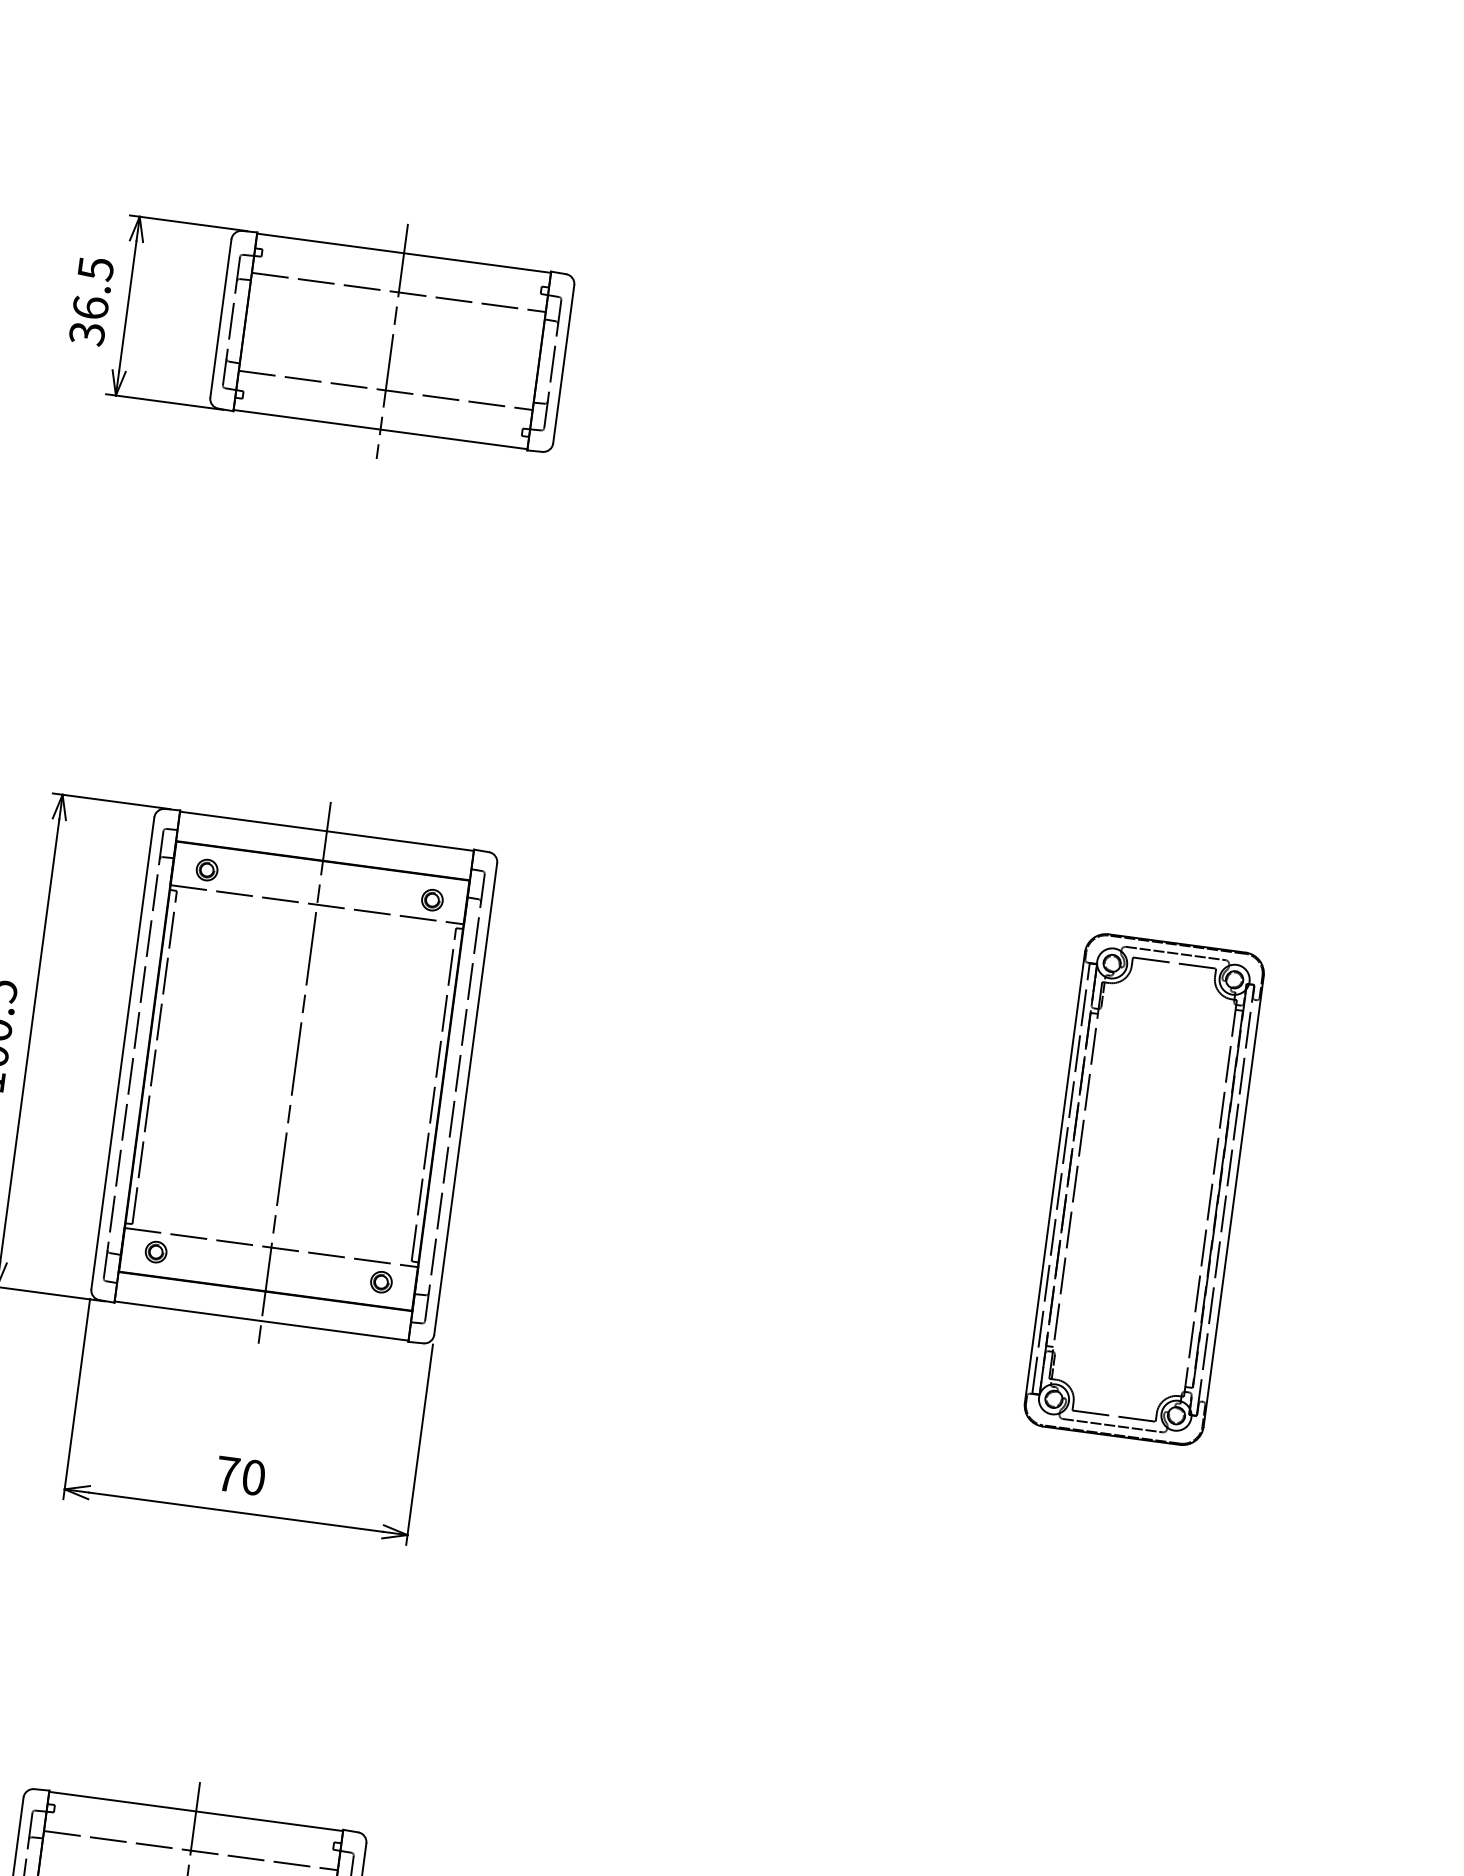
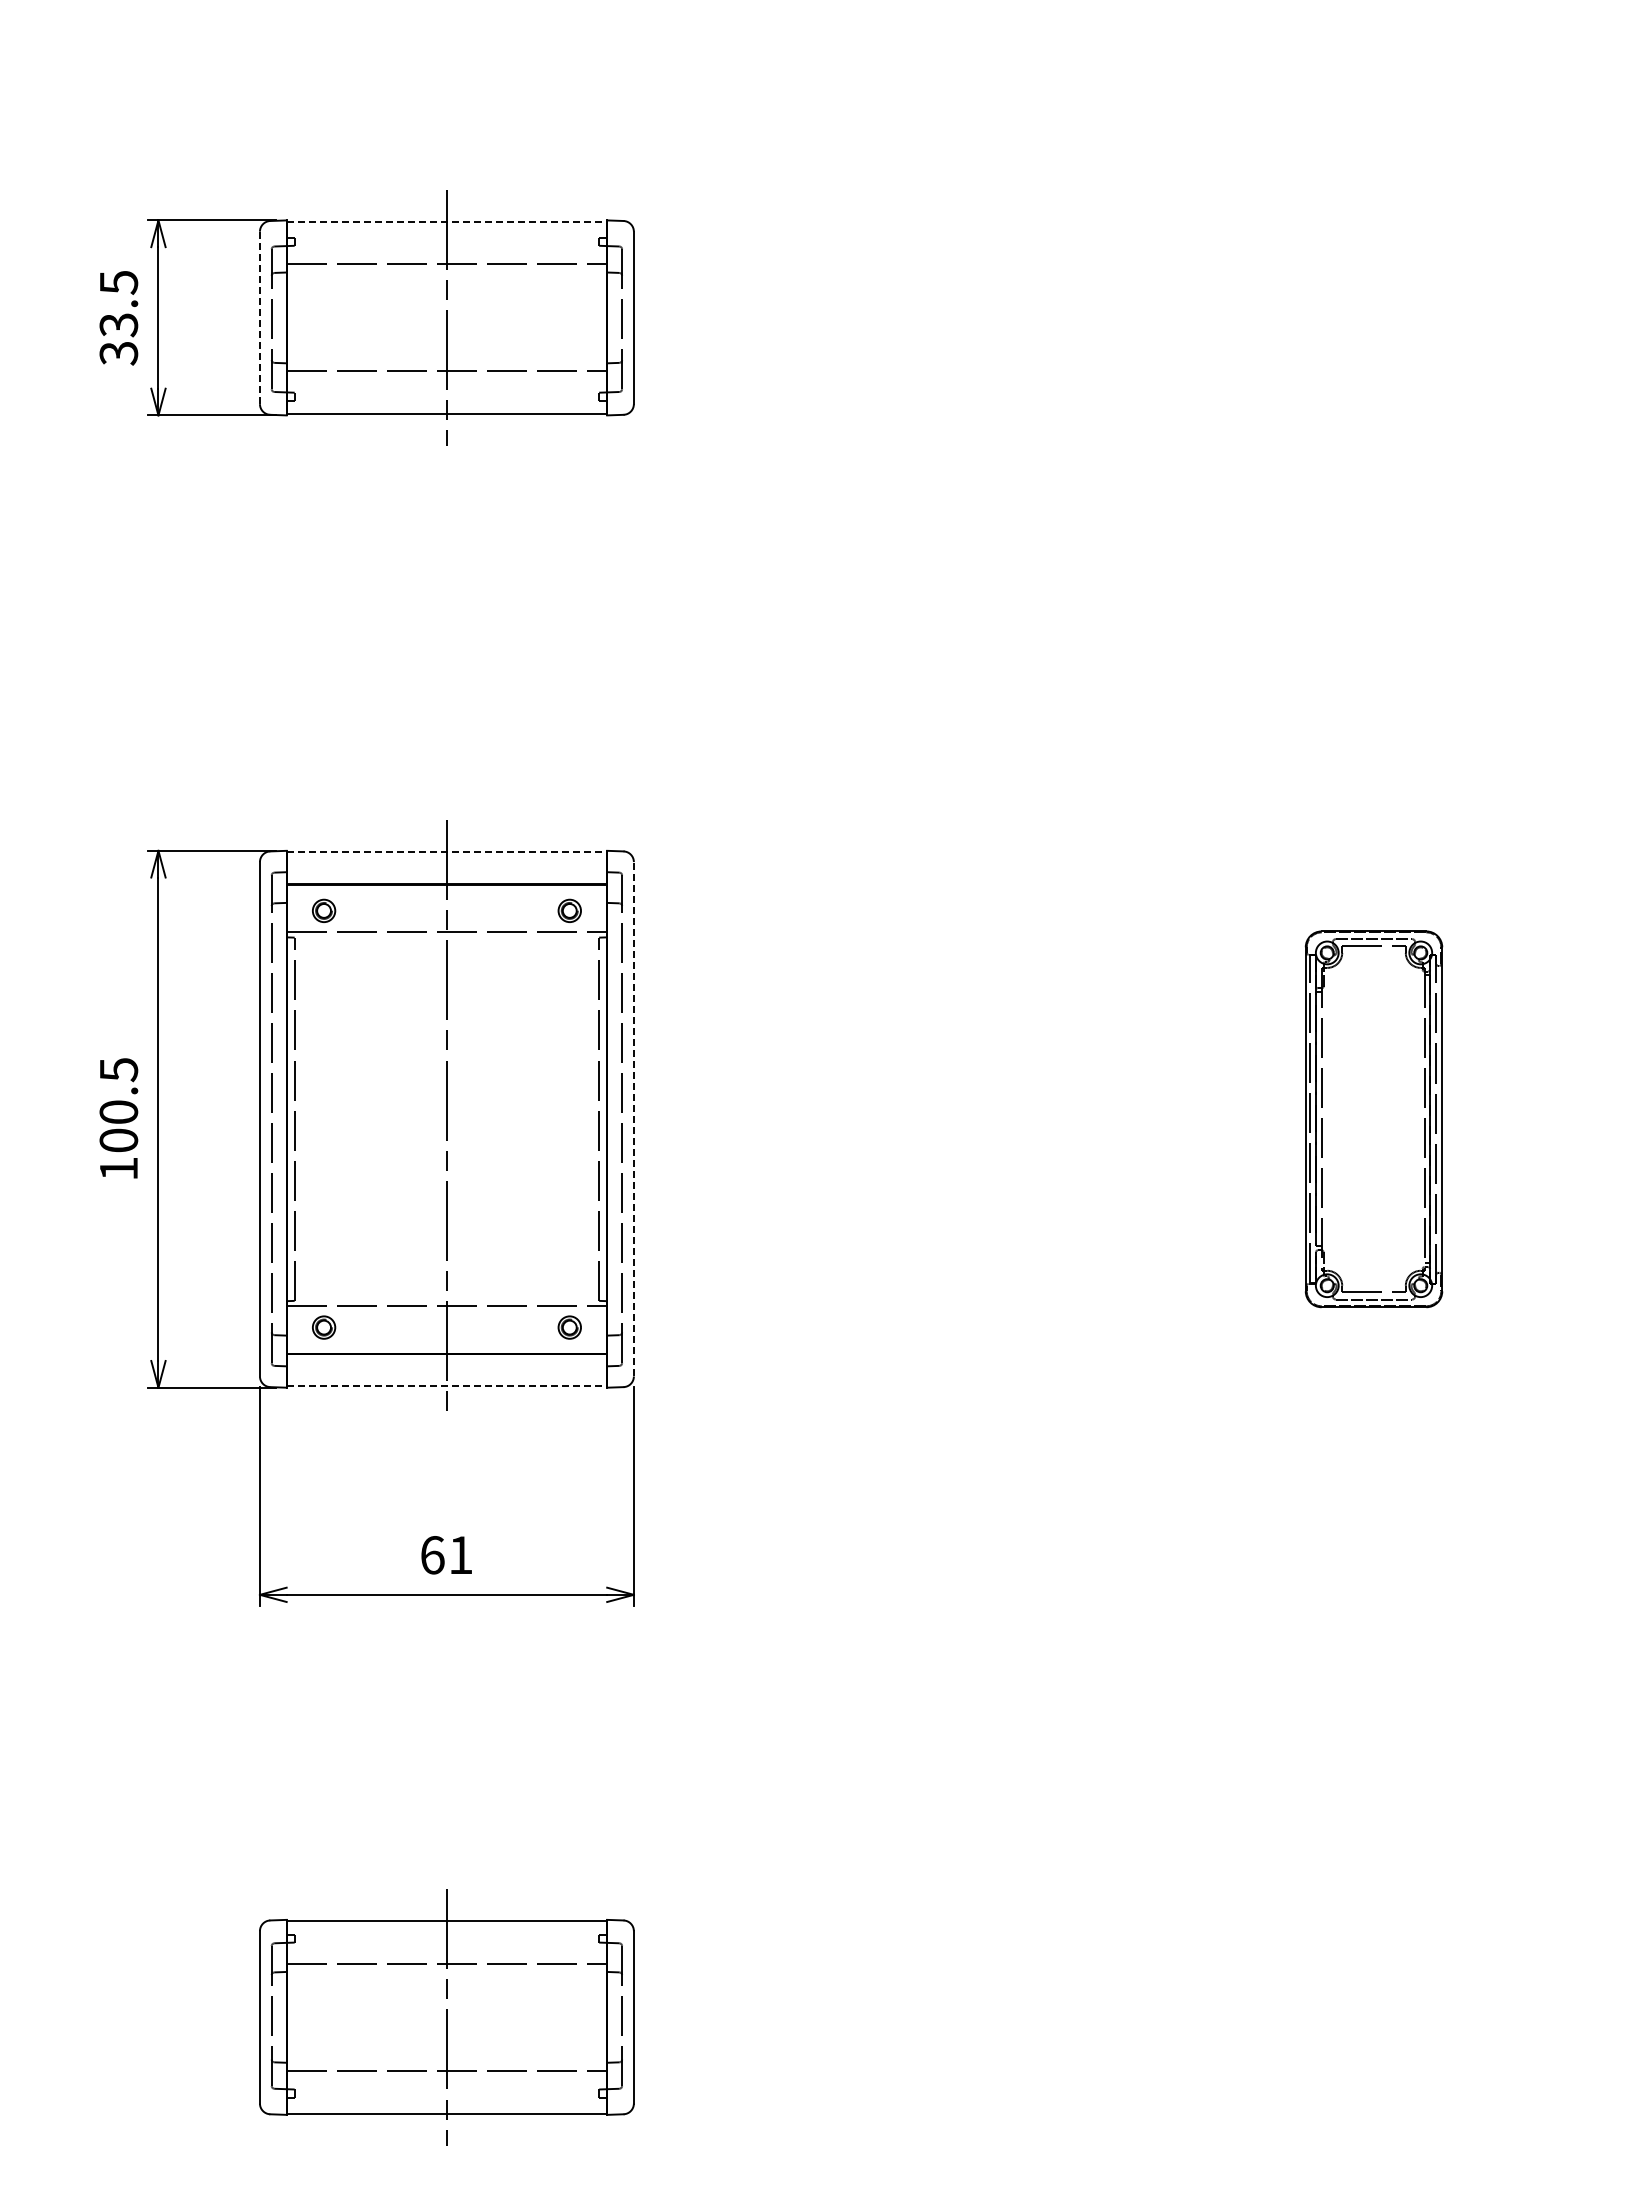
line: (404, 253) -> (447, 221), solid -> dashed
text: (90, 308) -> (118, 325), 36.5 -> 33.5
line: (220, 319) -> (259, 318), solid -> dashed
line: (327, 831) -> (447, 852), solid -> dashed
line: (465, 1098) -> (633, 1118), solid -> dashed
part: (1143, 1189) -> (1373, 1119), size x0.7
line: (262, 1321) -> (447, 1386), solid -> dashed
text: (240, 1476) -> (446, 1555), 70 -> 61

